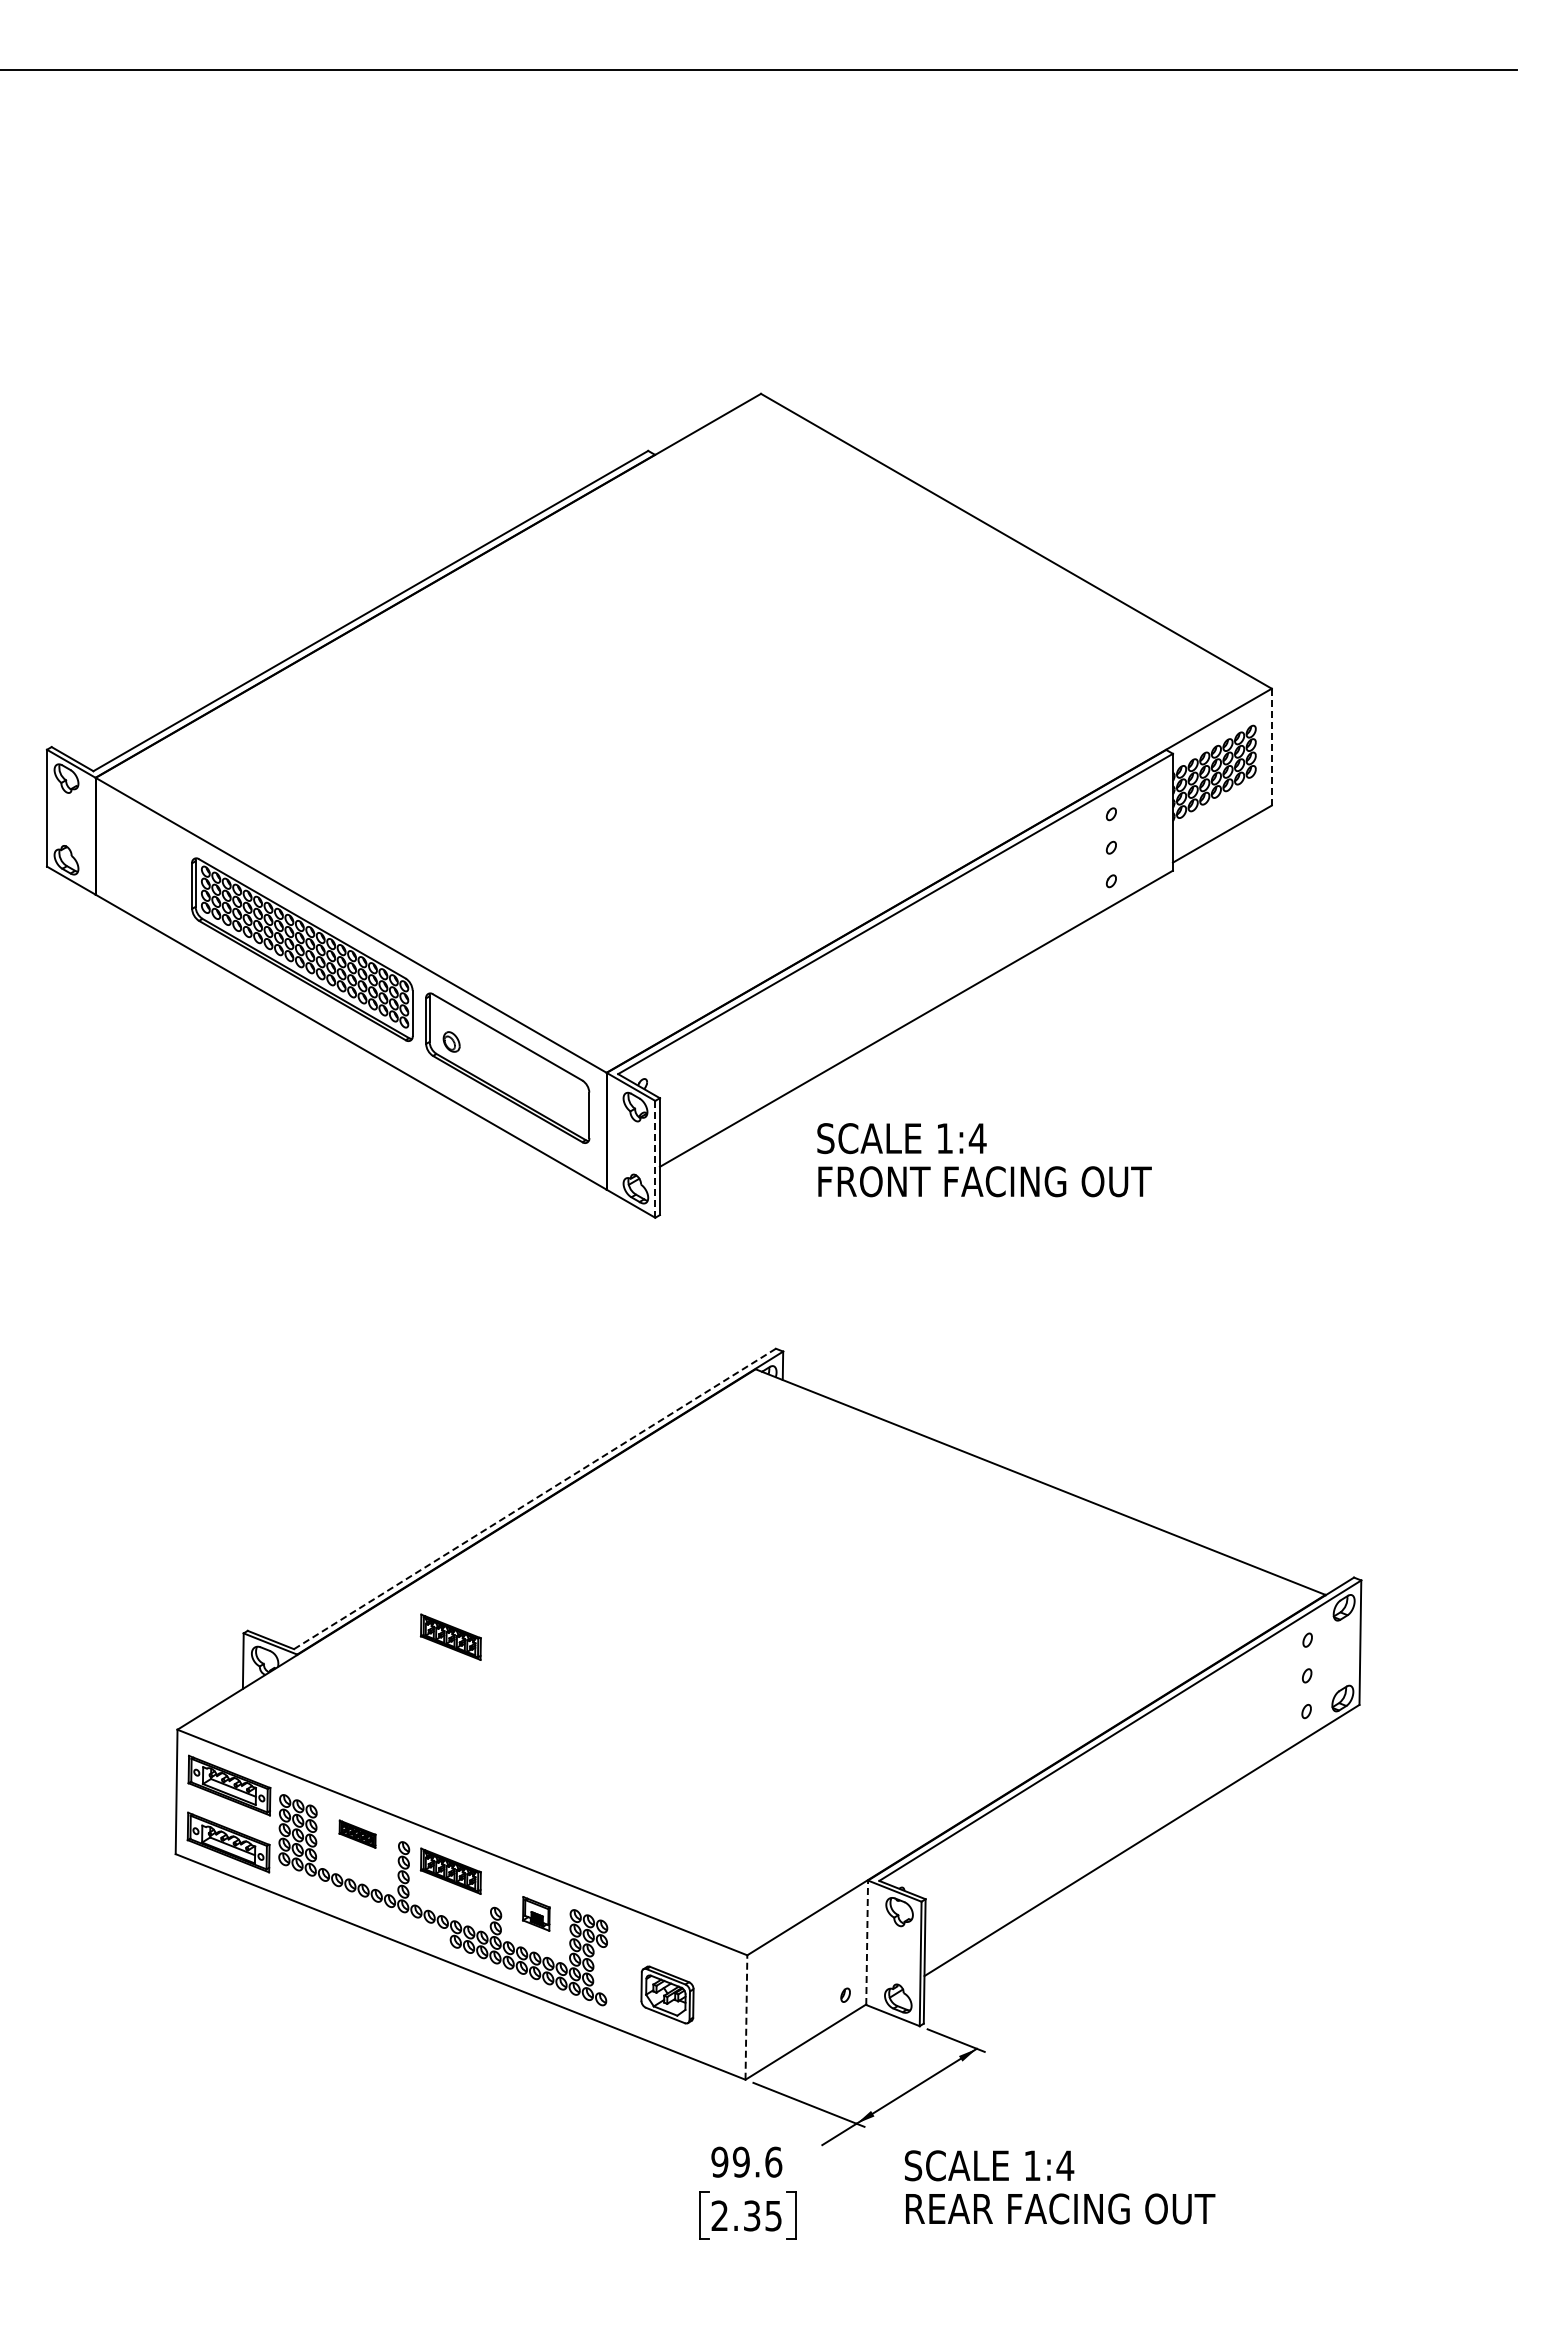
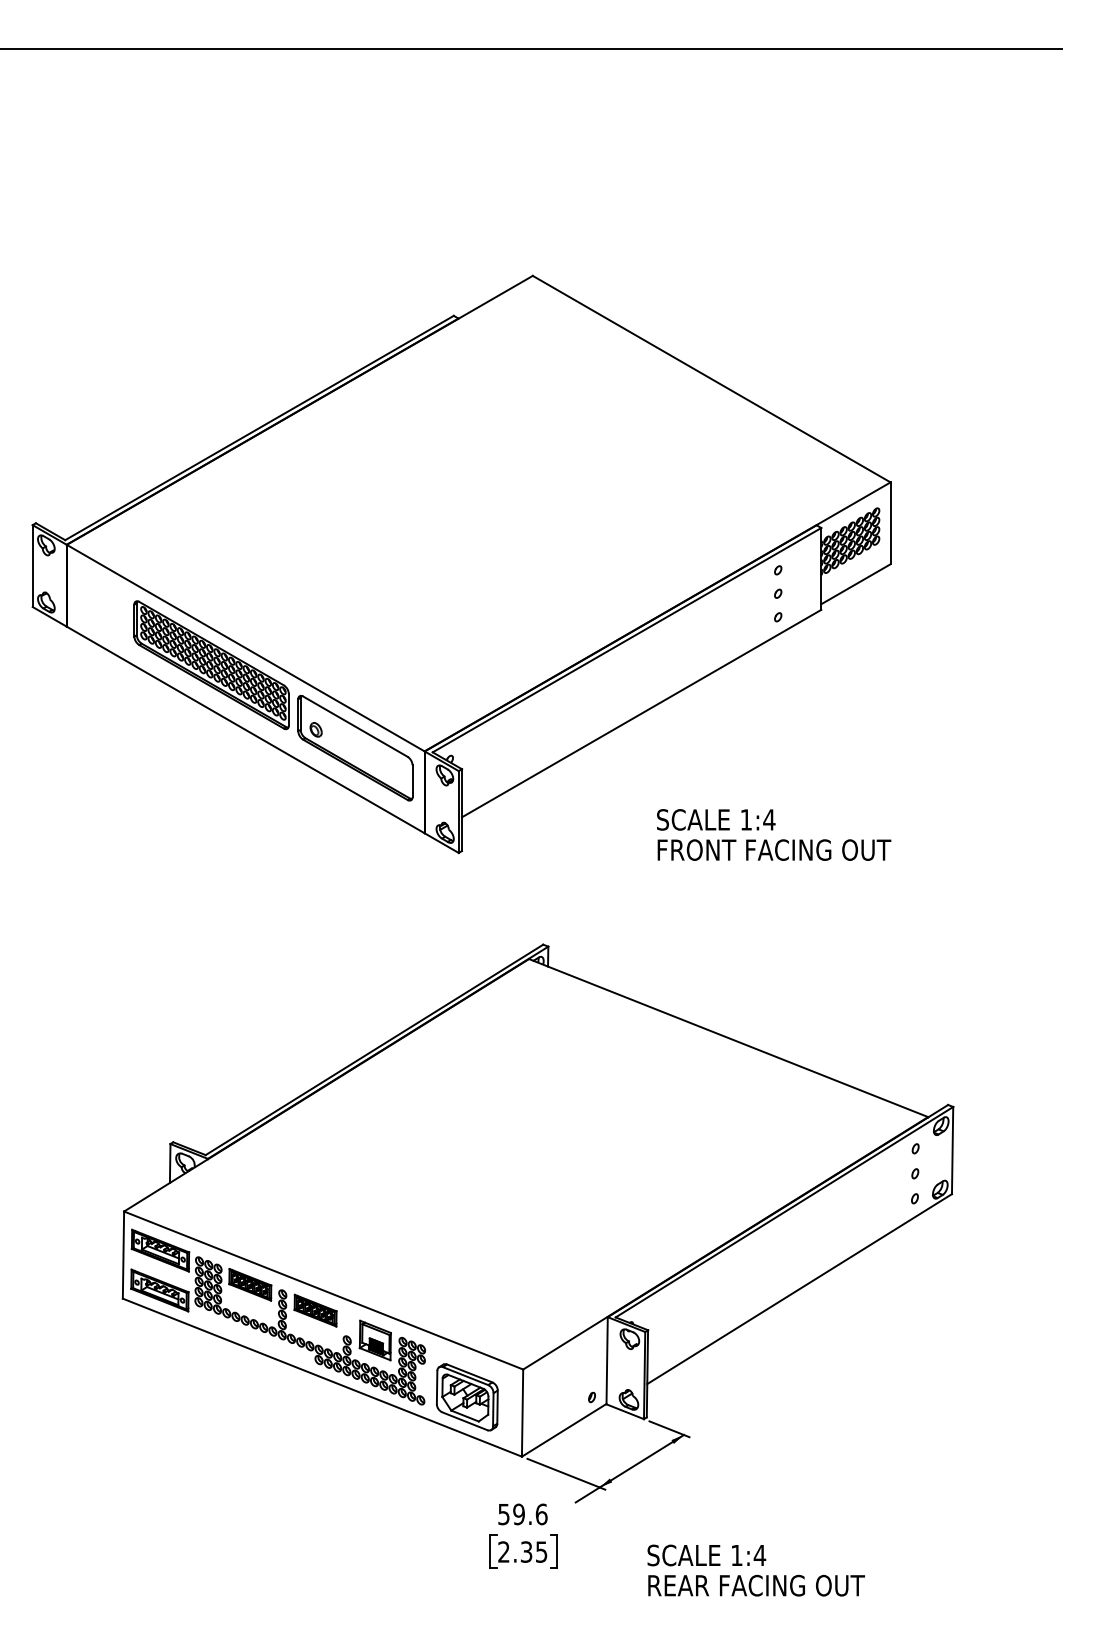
line: (1271, 746) -> (890, 522), dashed -> solid
line: (655, 1158) -> (458, 811), dashed -> solid
text: (984, 1160) -> (774, 835), moved
line: (534, 1498) -> (374, 1049), dashed -> solid
part: (450, 1636) -> (315, 1146), removed
part: (357, 1833) -> (250, 1284), size x1.67
part: (536, 1913) -> (375, 1340), size x1.67
line: (867, 1942) -> (607, 1360), dashed -> solid
part: (667, 1994) -> (467, 1396), size x1.67
line: (746, 2017) -> (522, 1413), dashed -> solid
text: (719, 2161) -> (503, 1513), 99.6 -> 59.6
text: (1059, 2187) -> (755, 1570), moved

